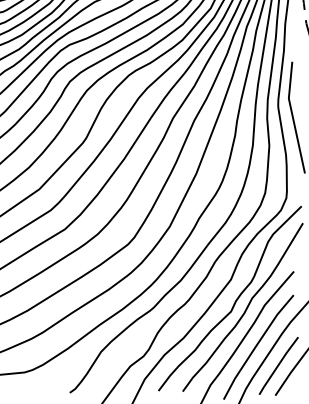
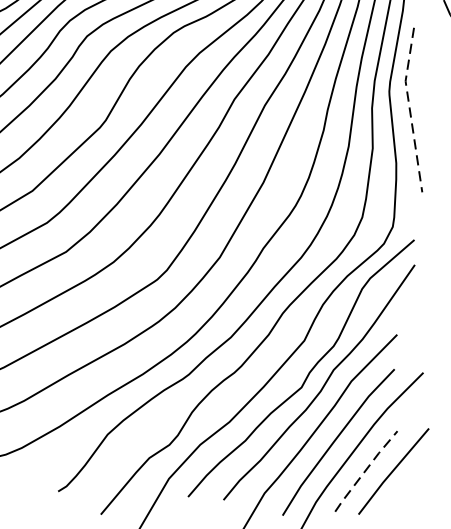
line: (293, 118) -> (410, 110), solid -> dashed
line: (278, 365) -> (365, 470), solid -> dashed

